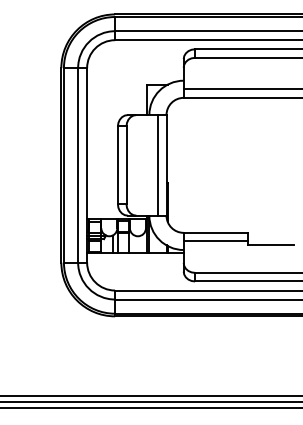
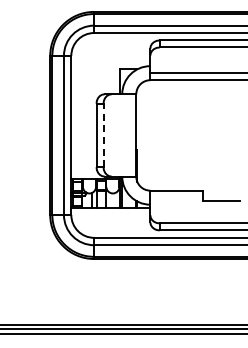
line: (126, 165) -> (103, 135), solid -> dashed
line: (158, 165) -> (129, 135), removed
line: (215, 241) -> (176, 197), removed

